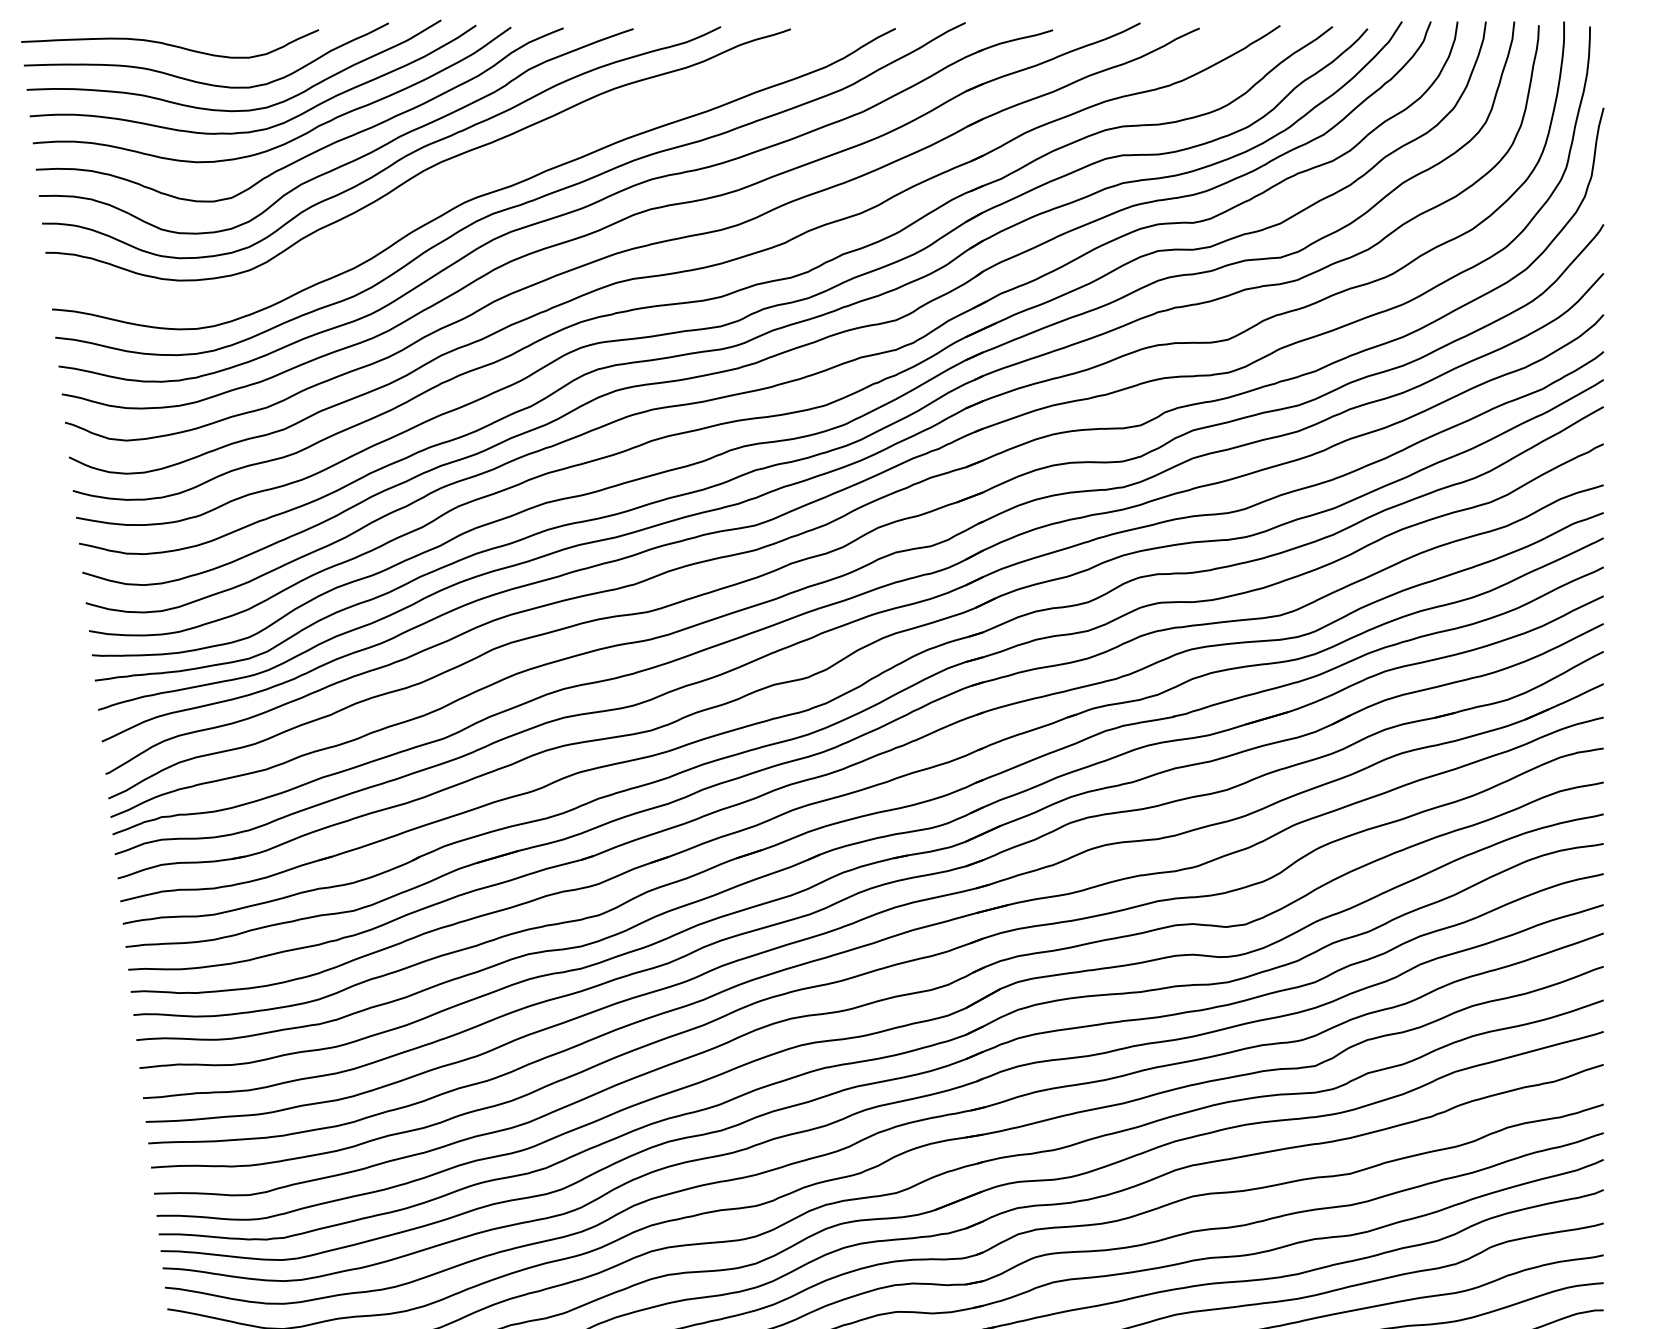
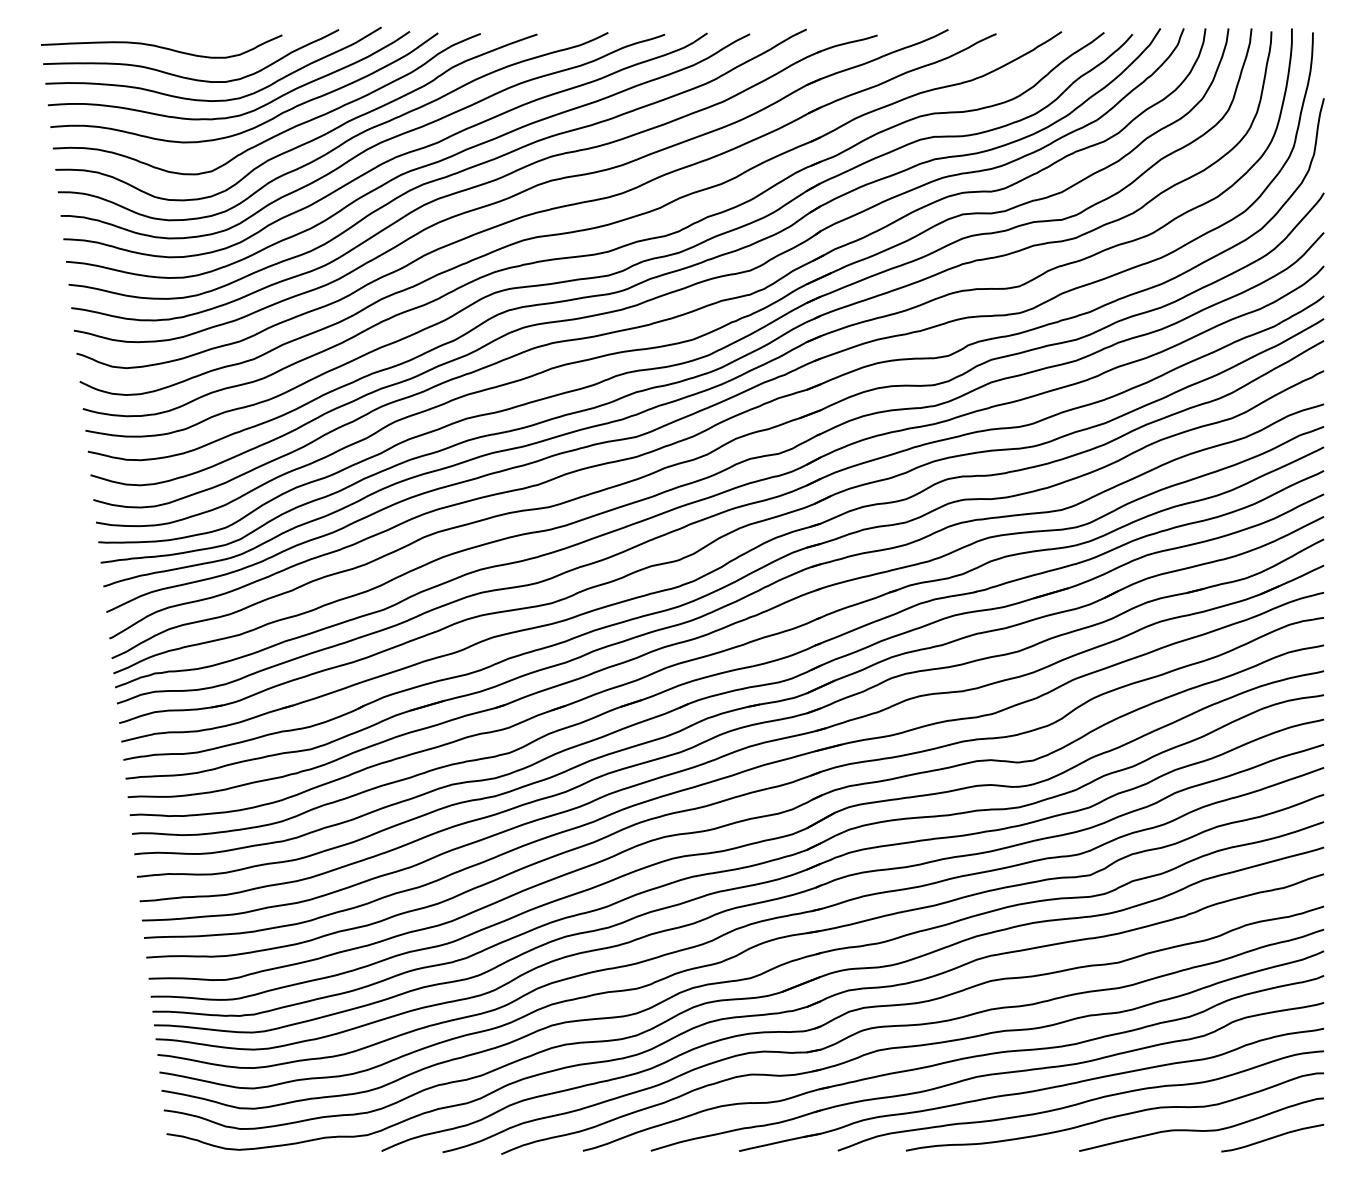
curve: (452, 181) -> (390, 158), added

